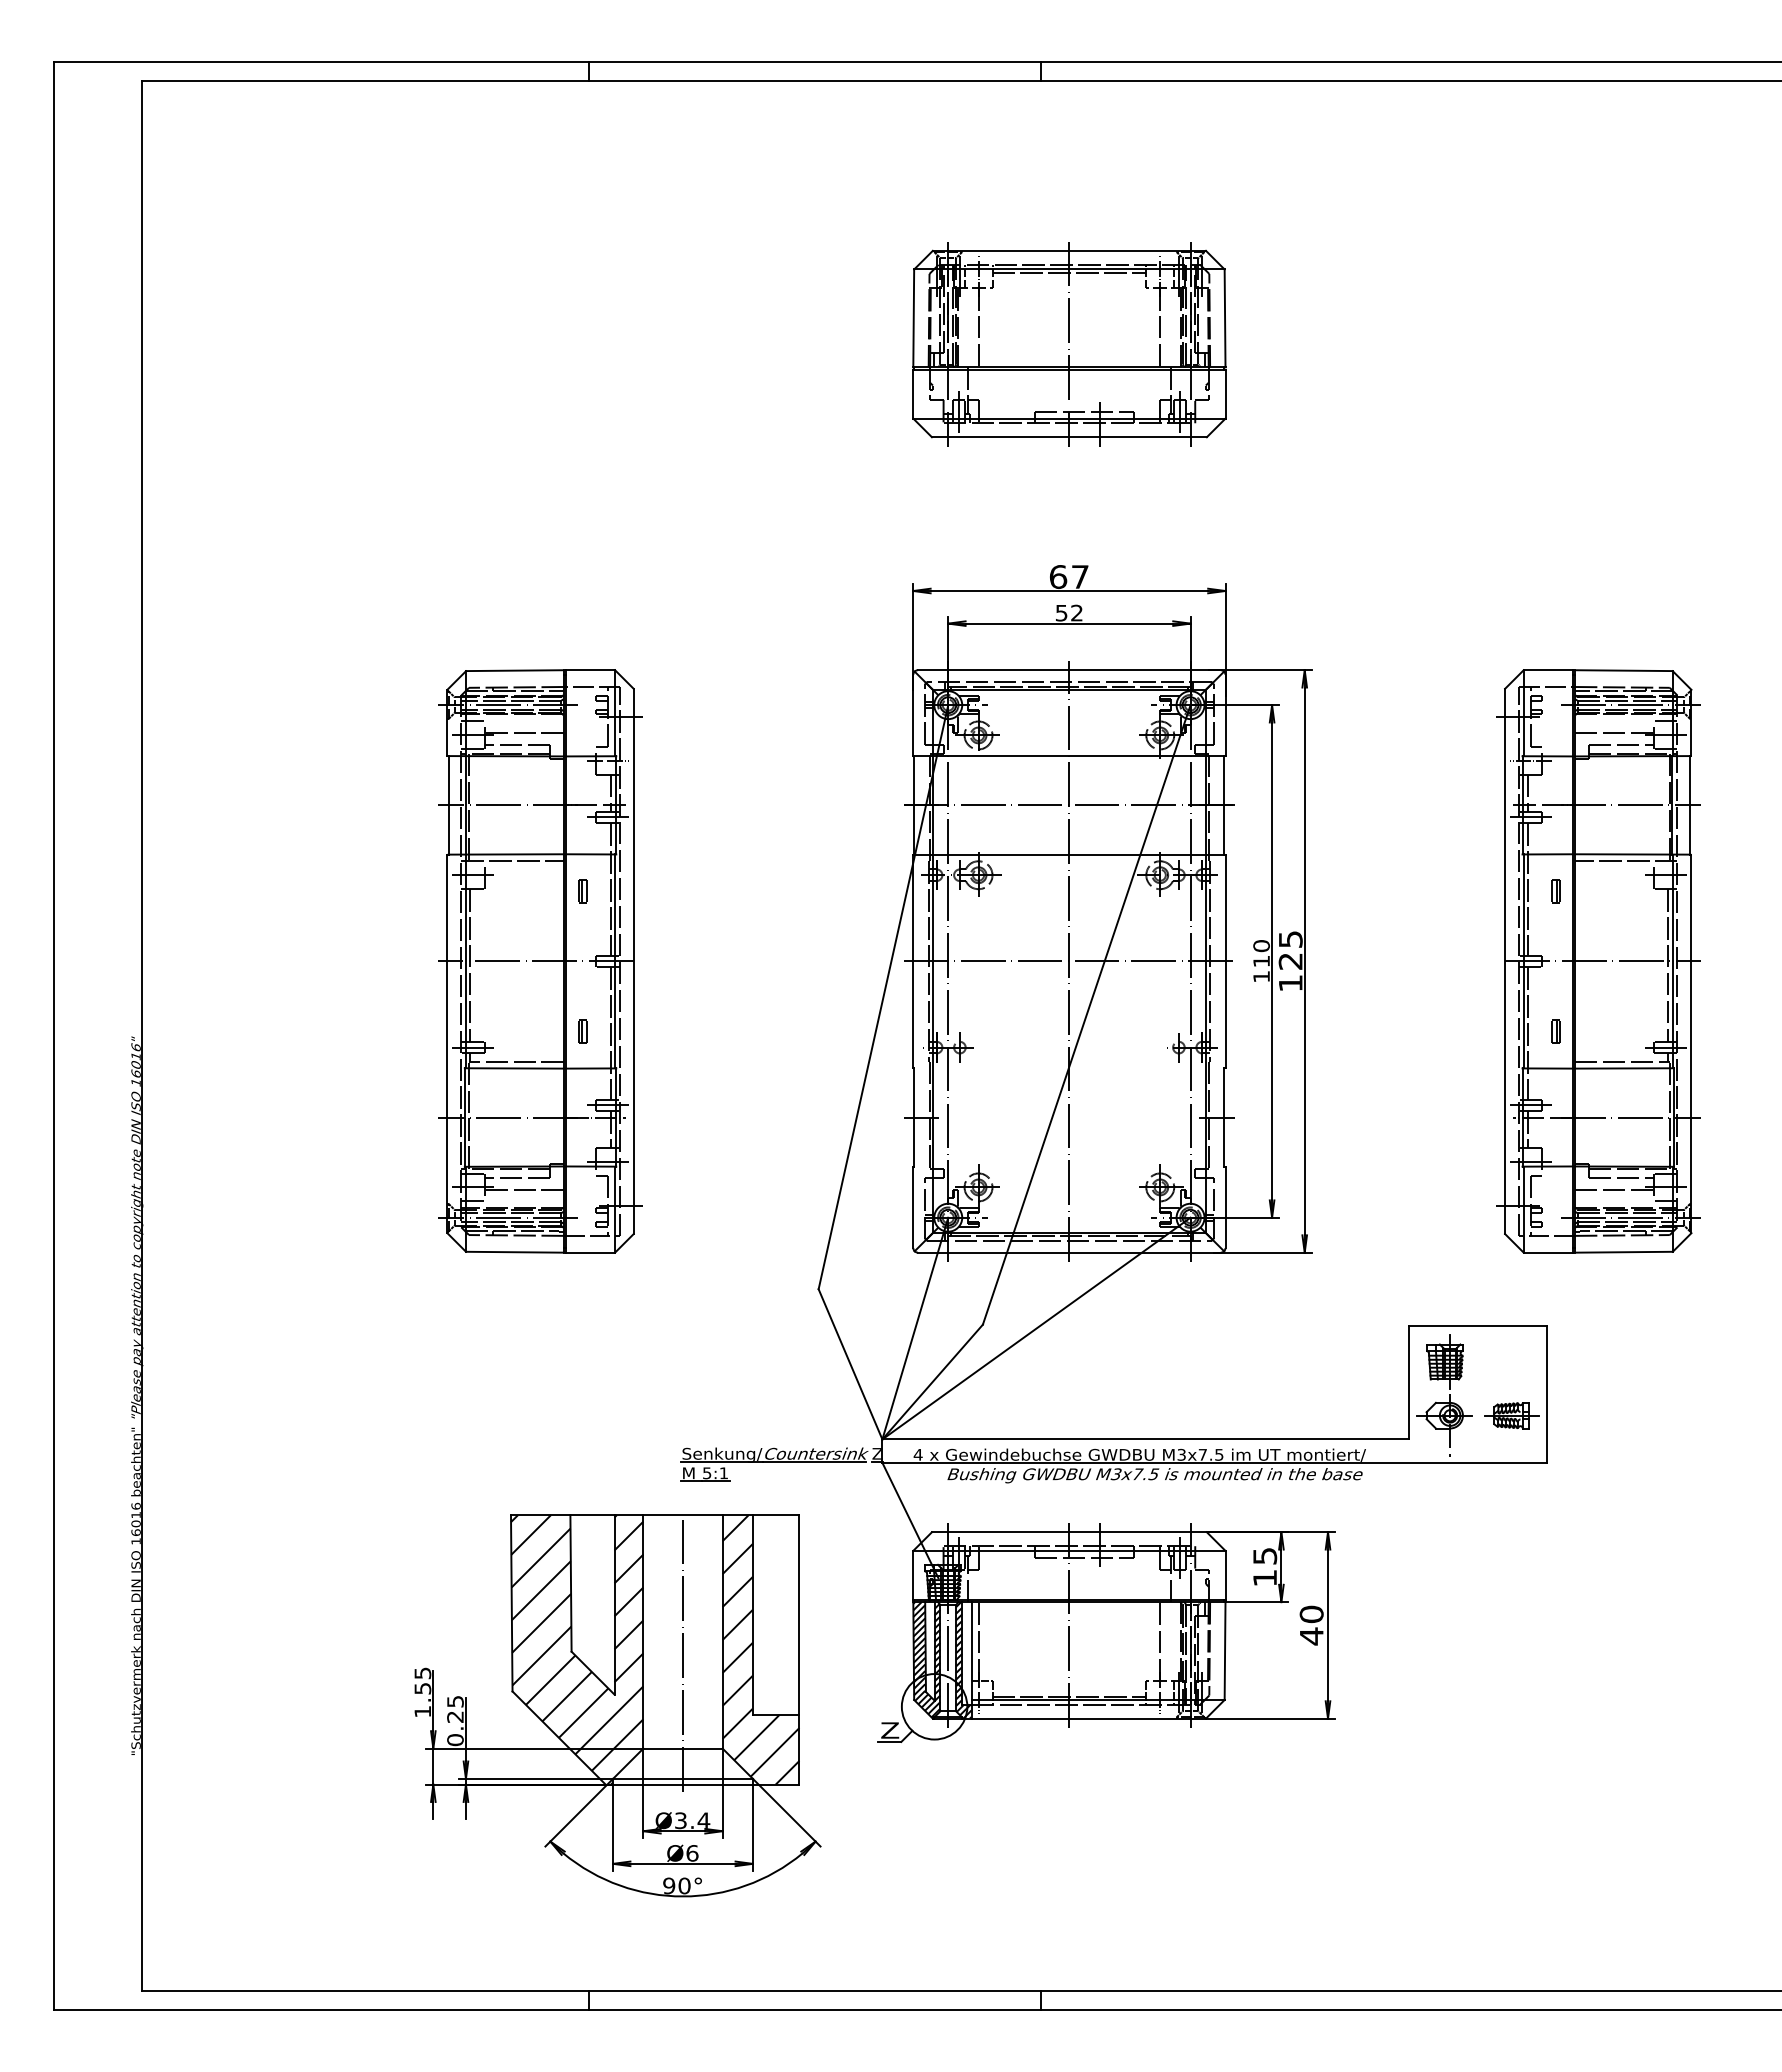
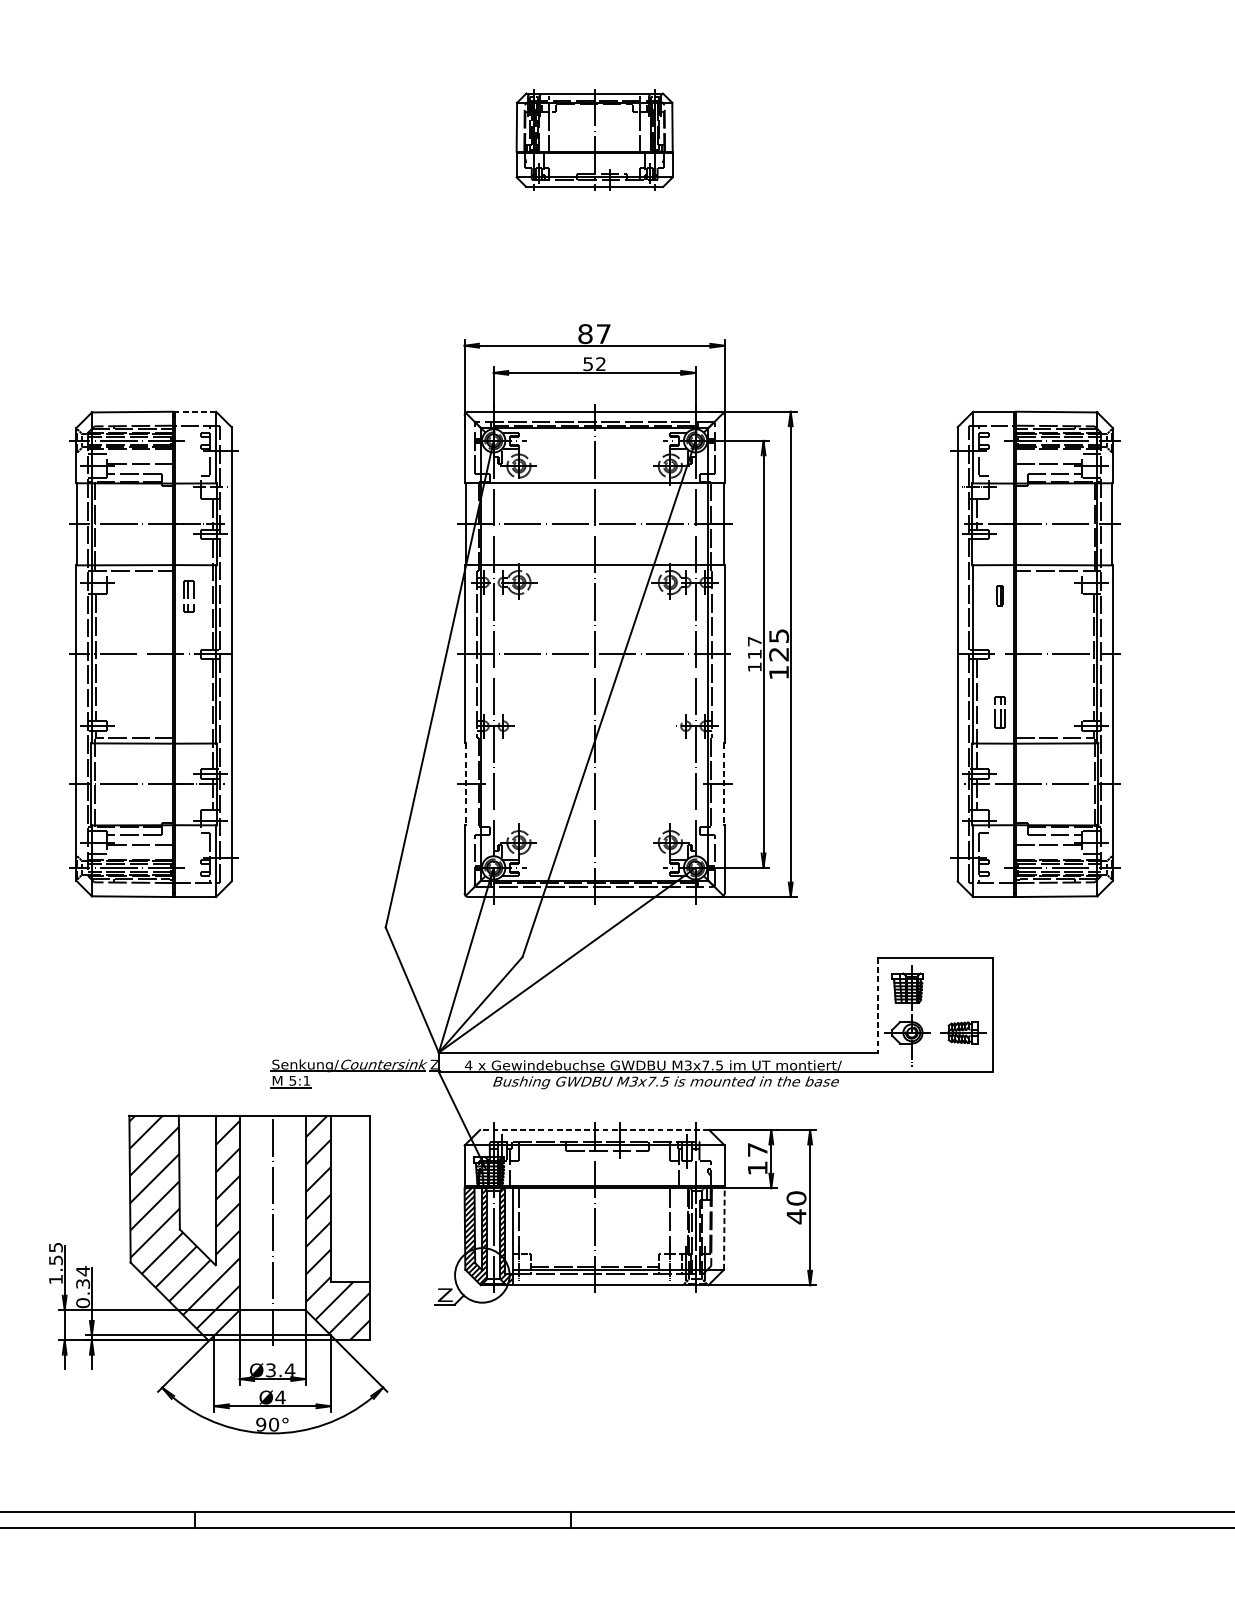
part: (1069, 344) -> (594, 140), size x0.6
text: (1058, 576) -> (585, 333), 67 -> 87
line: (590, 670) -> (195, 411), solid -> dashed
line: (1527, 889) -> (976, 594), removed
part: (582, 891) -> (188, 596), size x1.6
text: (1261, 946) -> (754, 641), 110 -> 117
part: (582, 1031) -> (188, 712), removed
part: (1555, 1031) -> (999, 712), size x1.6
line: (914, 1118) -> (465, 785), solid -> dashed
line: (1224, 1118) -> (723, 785), solid -> dashed
line: (1408, 1382) -> (877, 1005), solid -> dashed
line: (1068, 1532) -> (593, 1130), solid -> dashed
text: (1265, 1556) -> (758, 1150), 15 -> 17
line: (1225, 1651) -> (724, 1229), solid -> dashed
text: (455, 1708) -> (83, 1276), 0.25 -> 0.34
text: (692, 1853) -> (280, 1397), Ø6 -> Ø4

